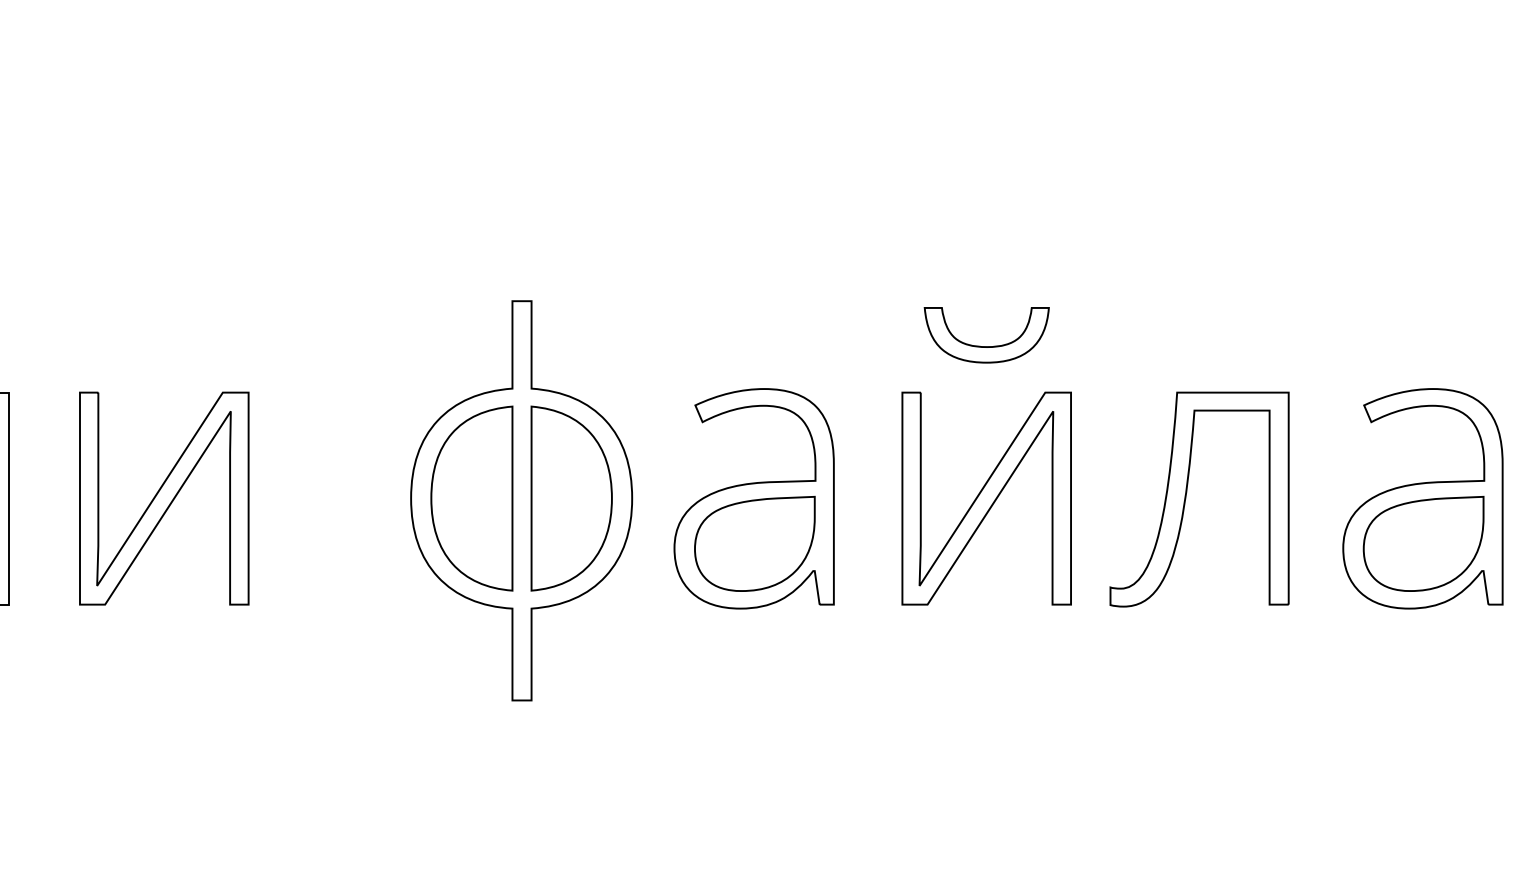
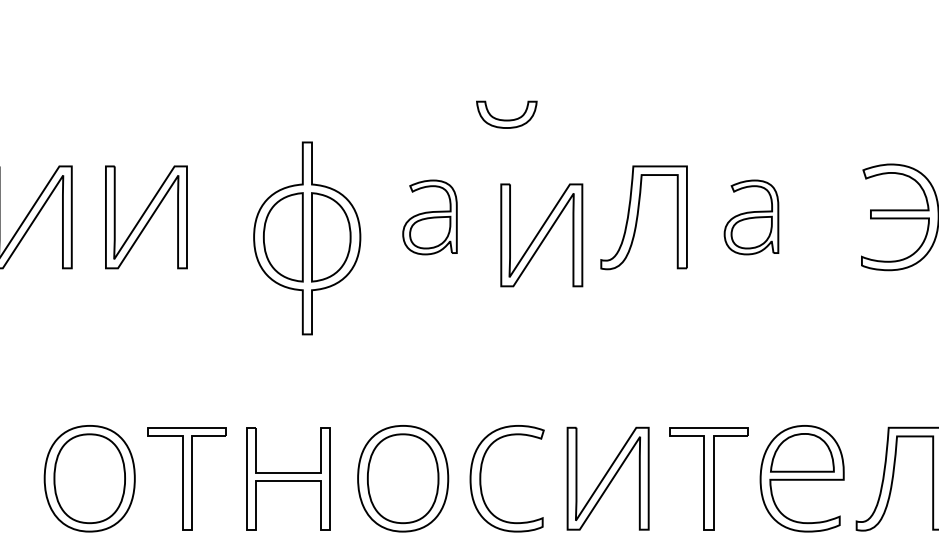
part: (986, 334) -> (506, 114), moved
part: (753, 498) -> (429, 217), size x0.7
part: (986, 498) -> (541, 235), moved
part: (1422, 498) -> (751, 217), size x0.7
part: (522, 500) -> (307, 238), moved

